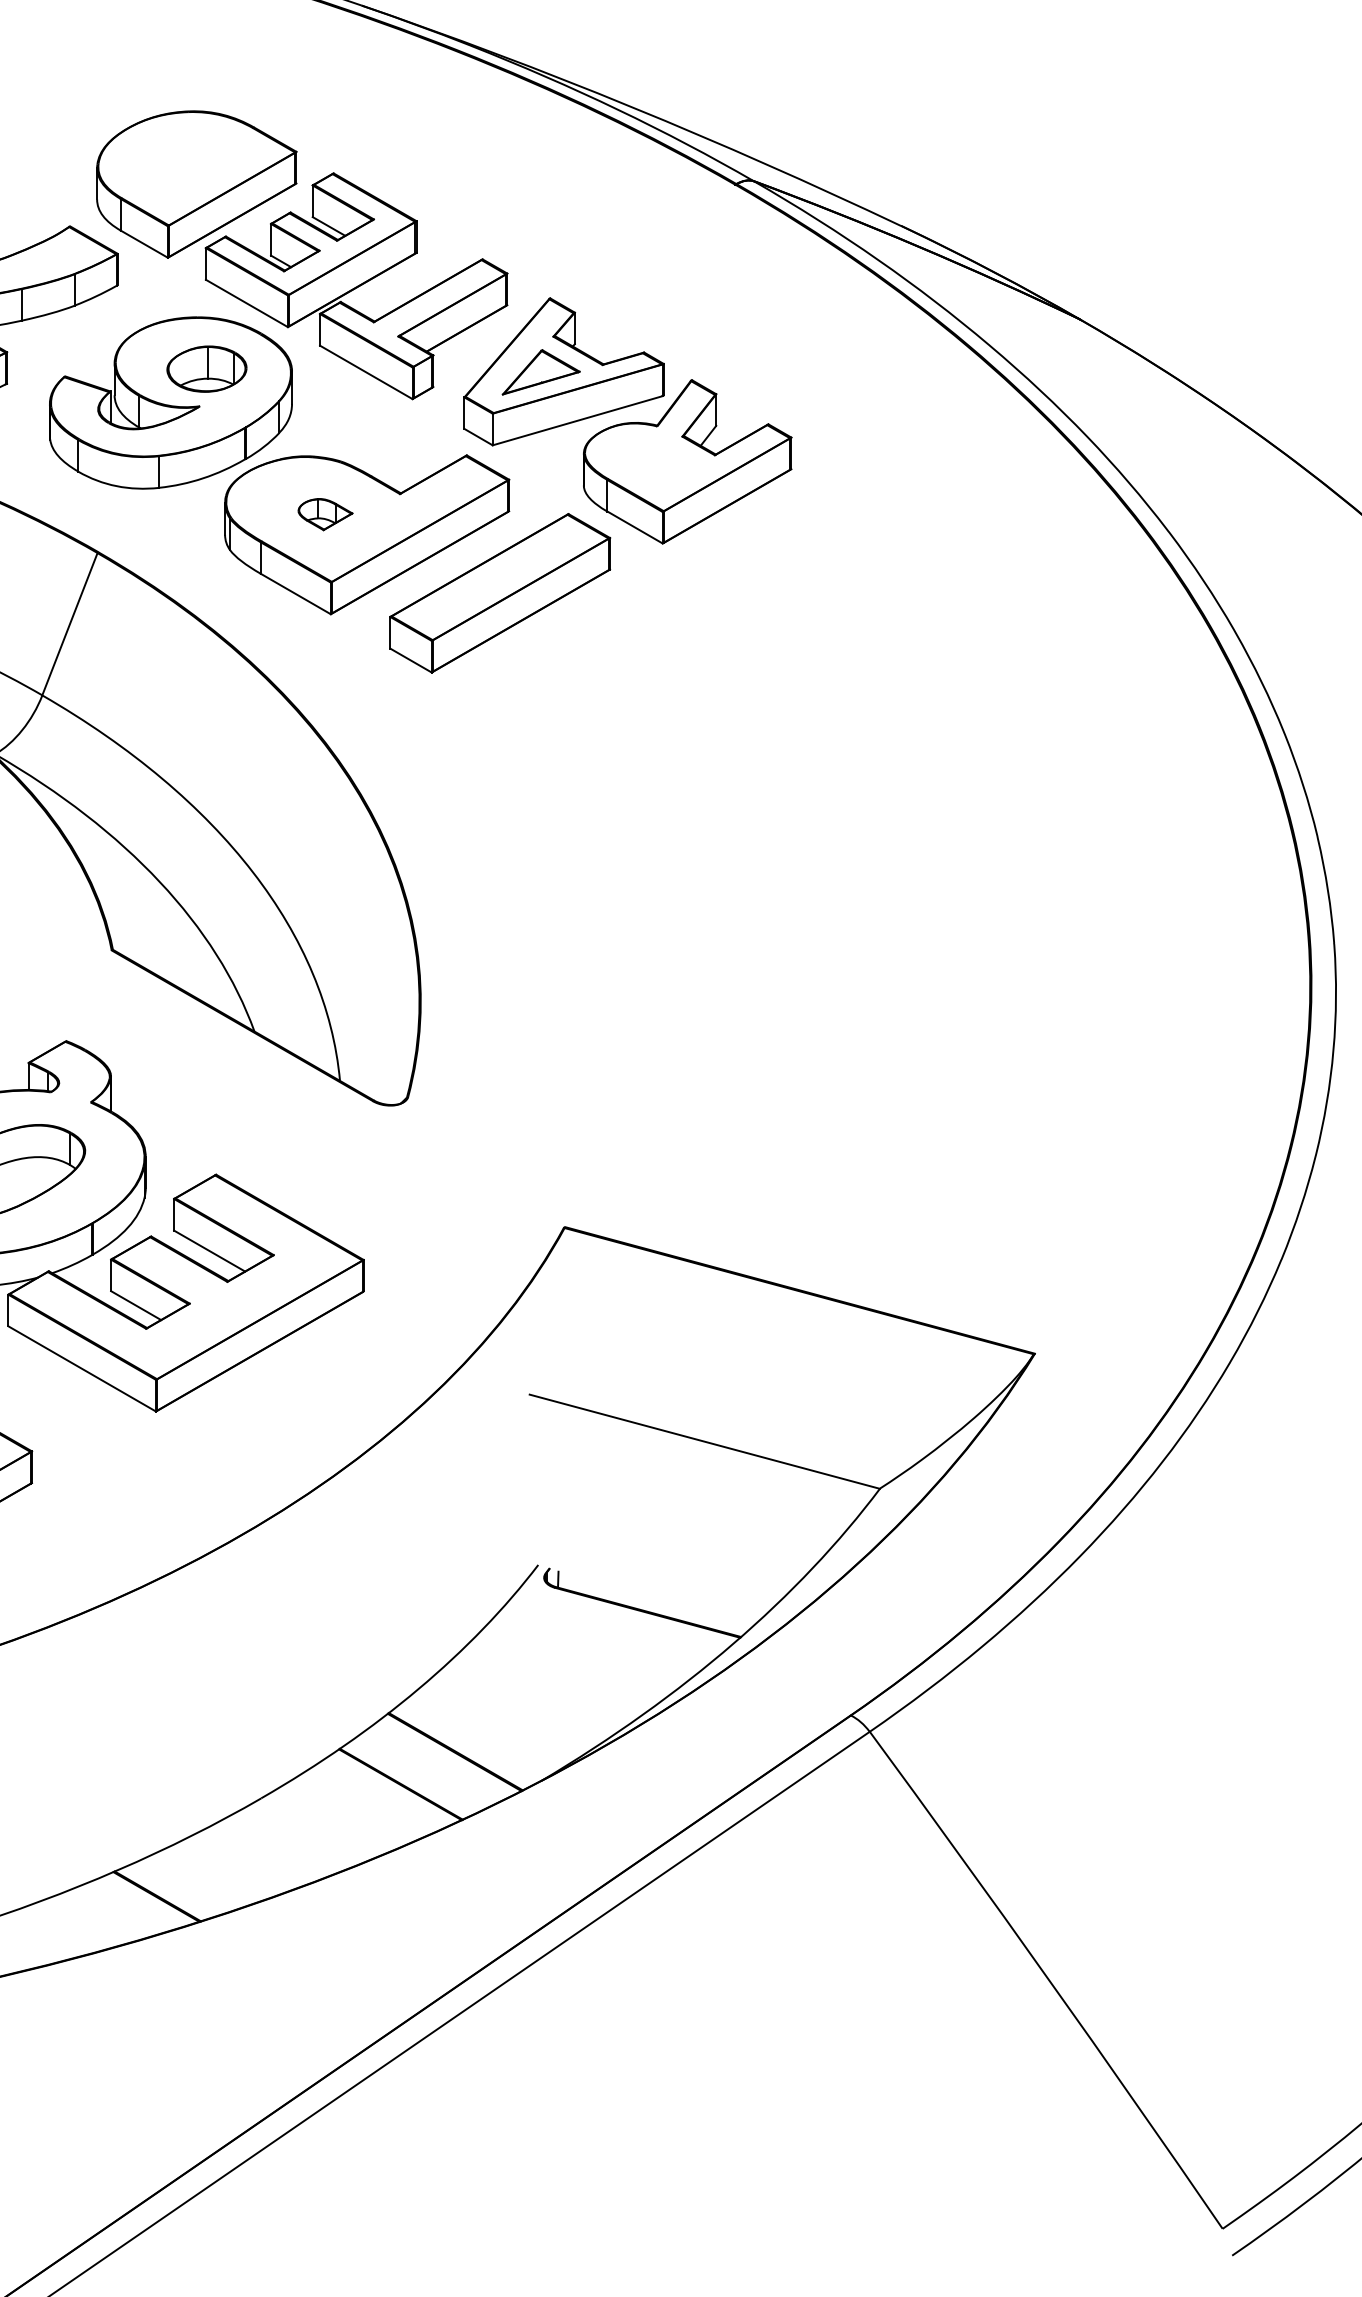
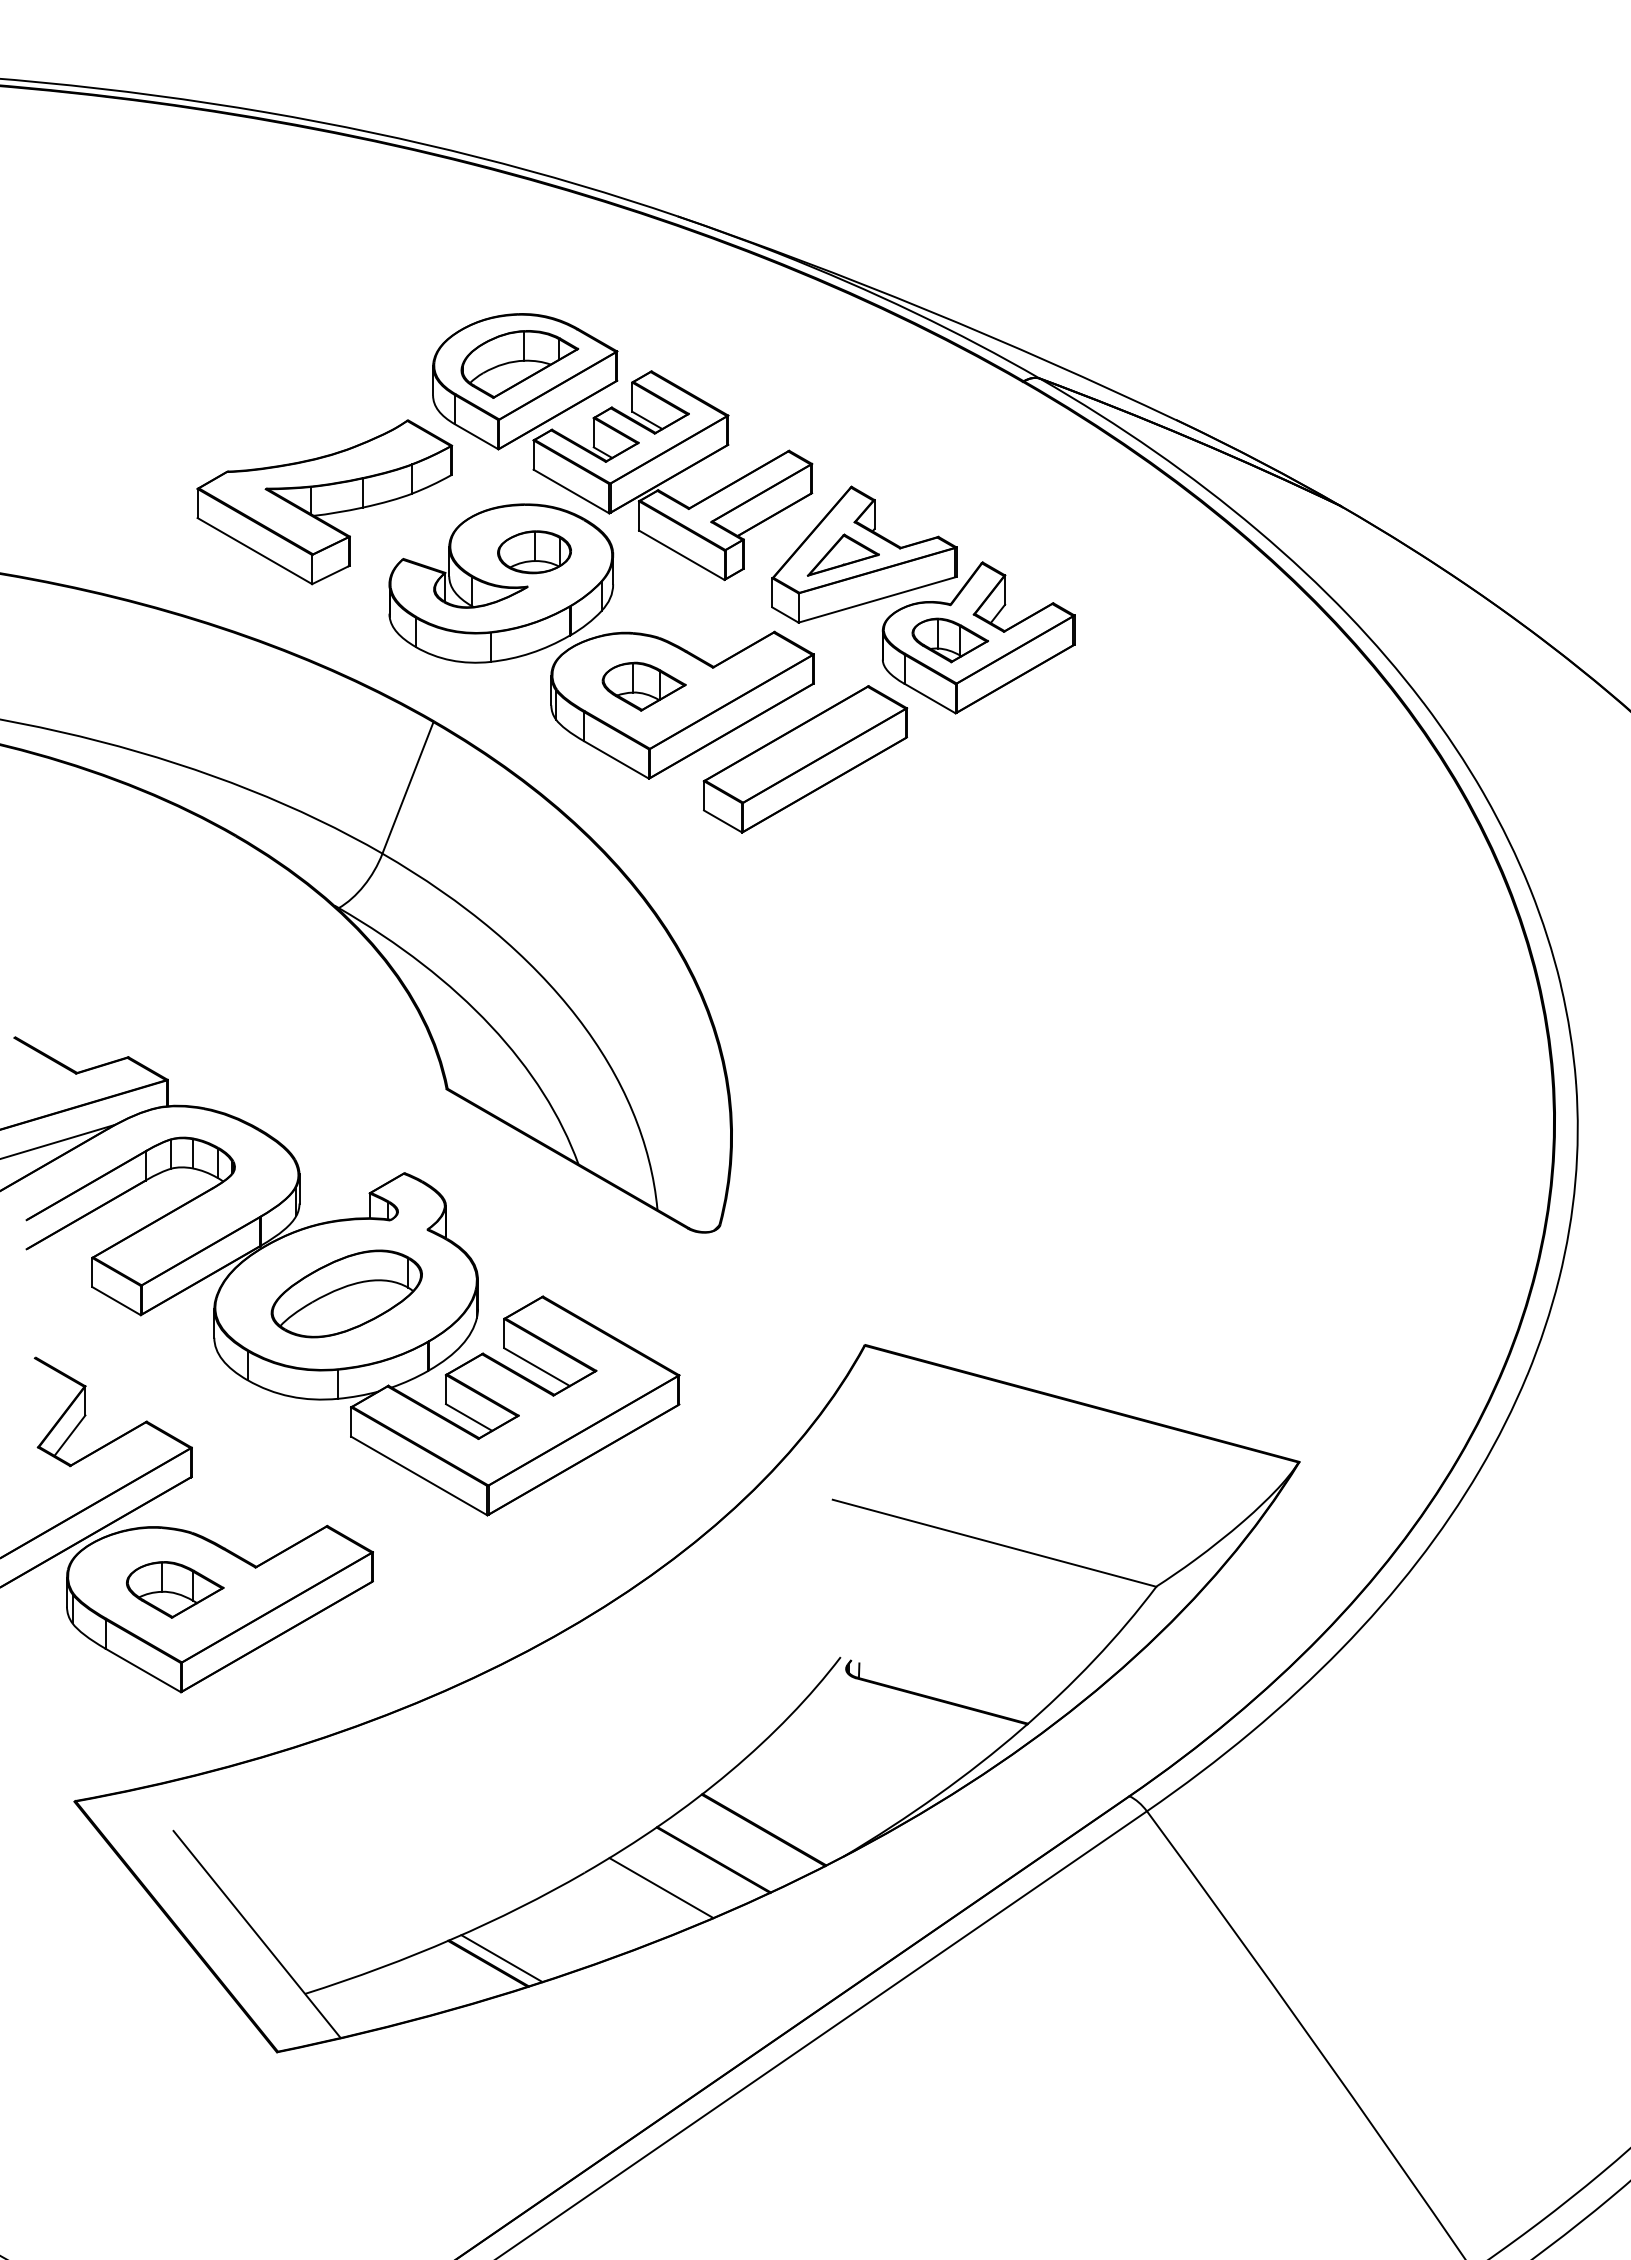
part: (190, 165) -> (519, 364), added
part: (656, 464) -> (949, 640), added
part: (324, 514) -> (643, 686), size x1.67
line: (344, 1815) -> (661, 1888), added
line: (171, 1891) -> (501, 1958), added

